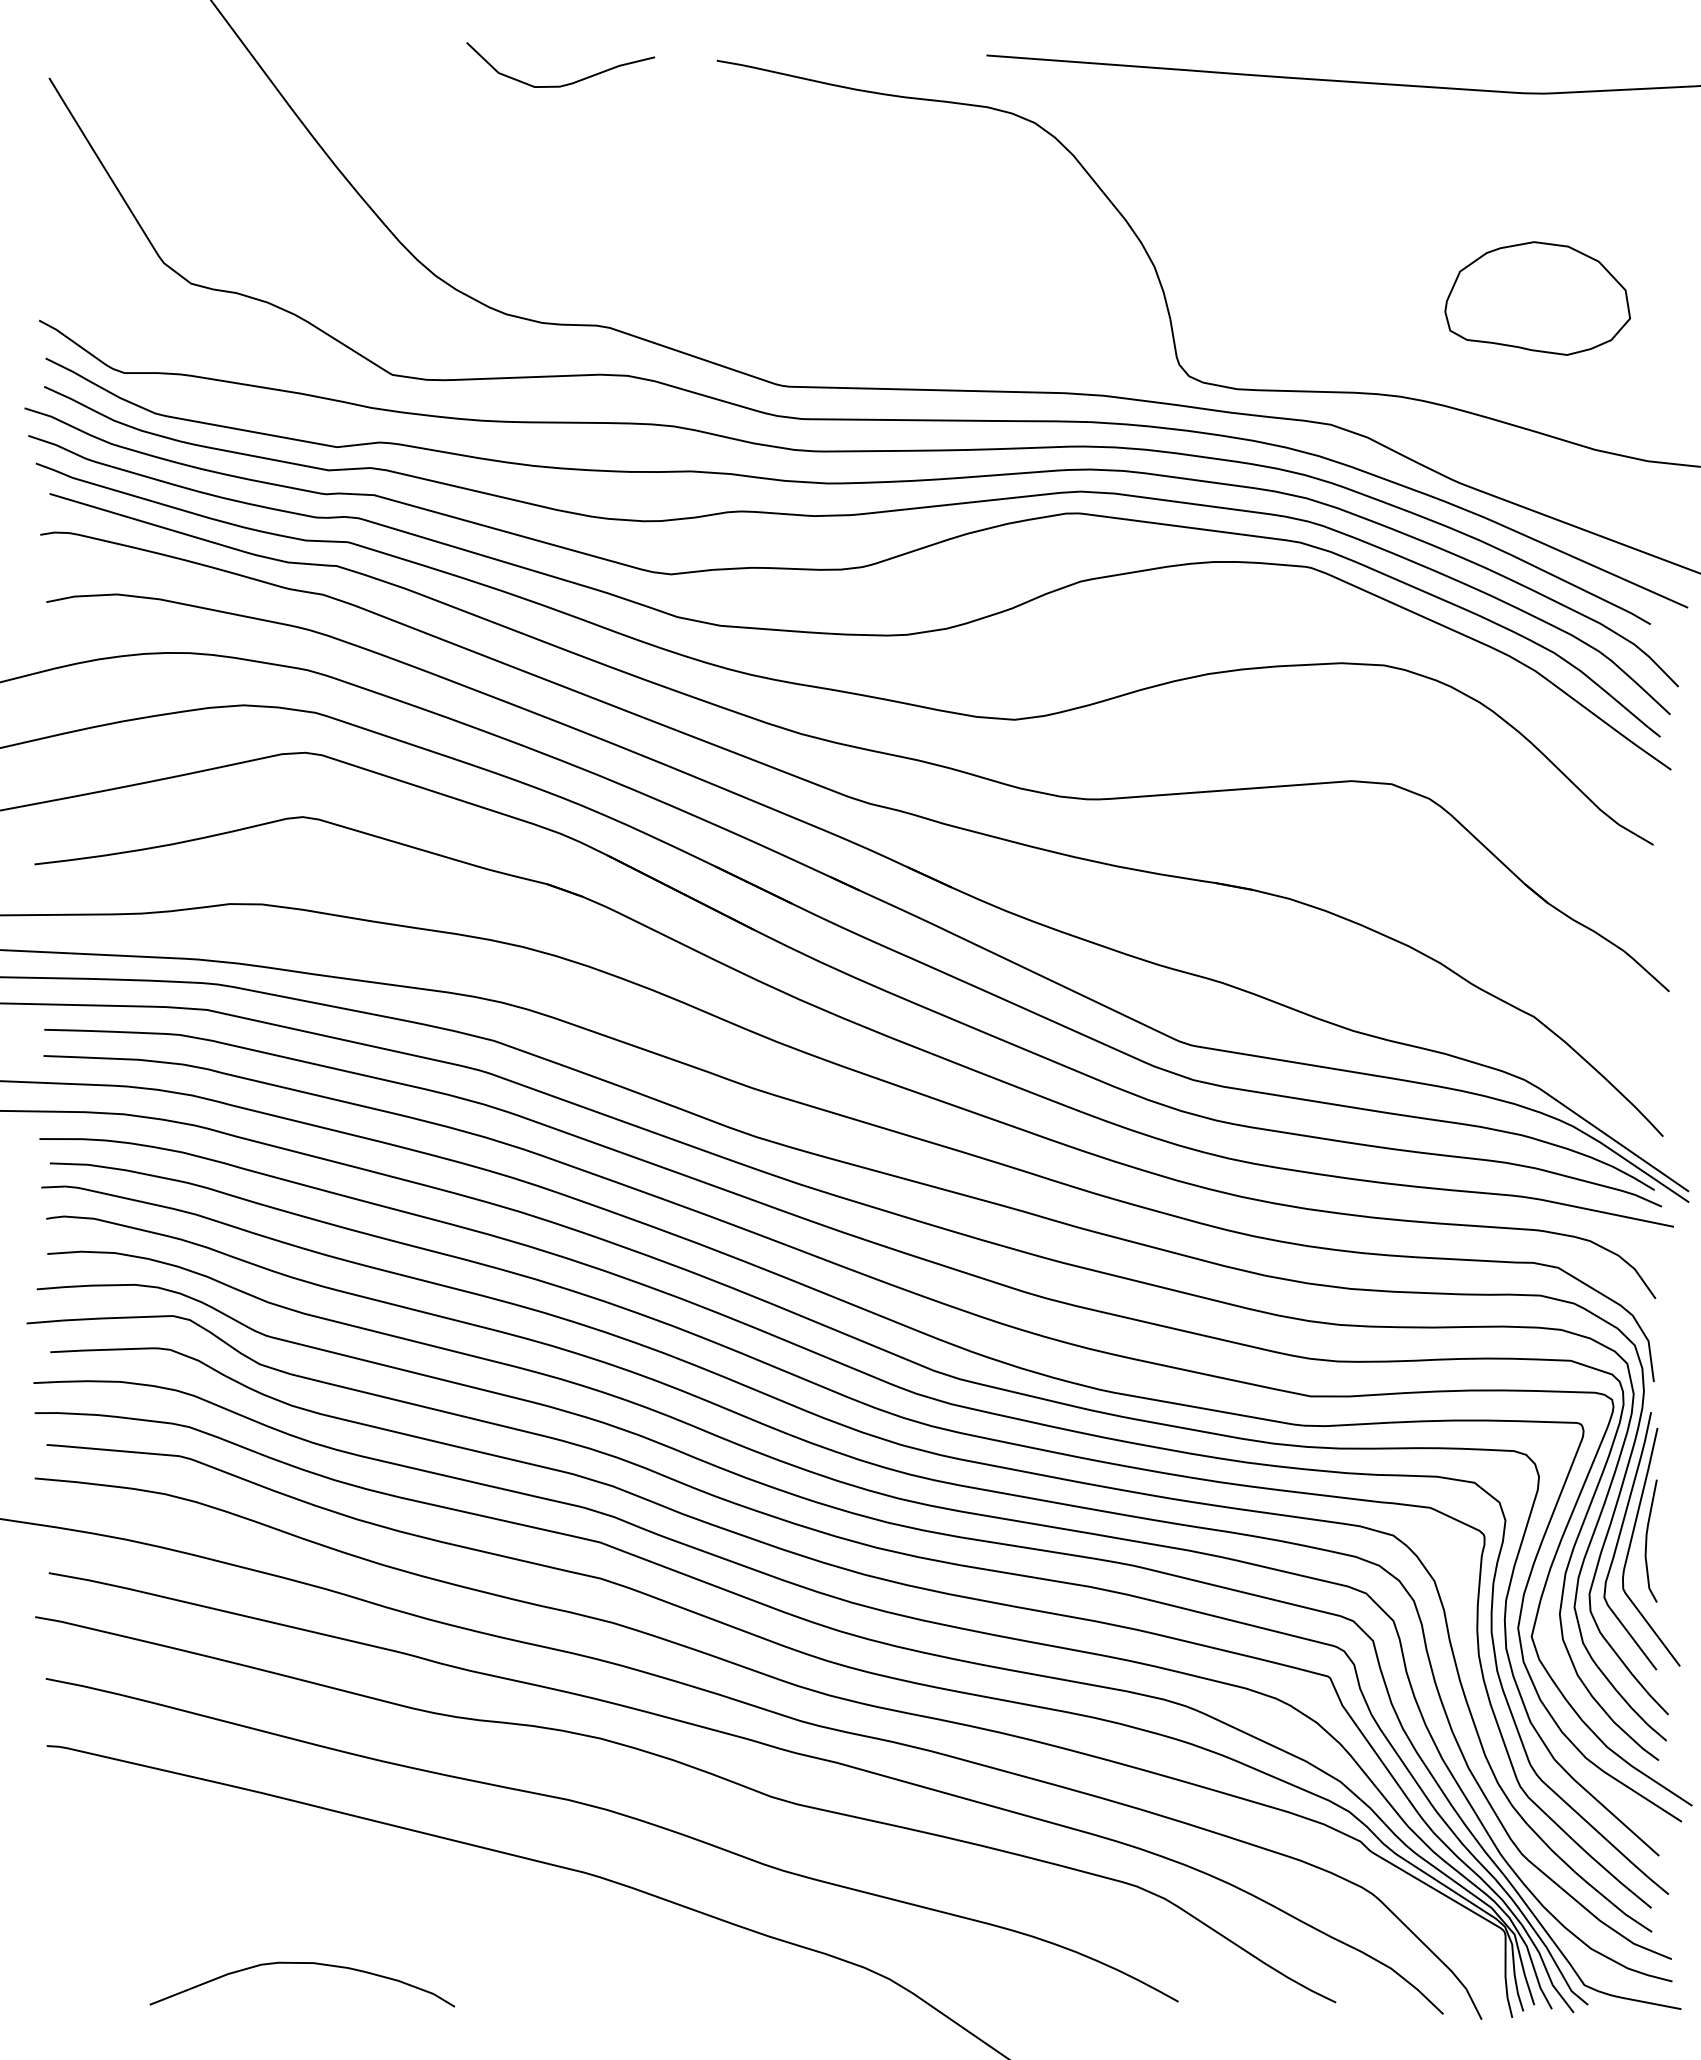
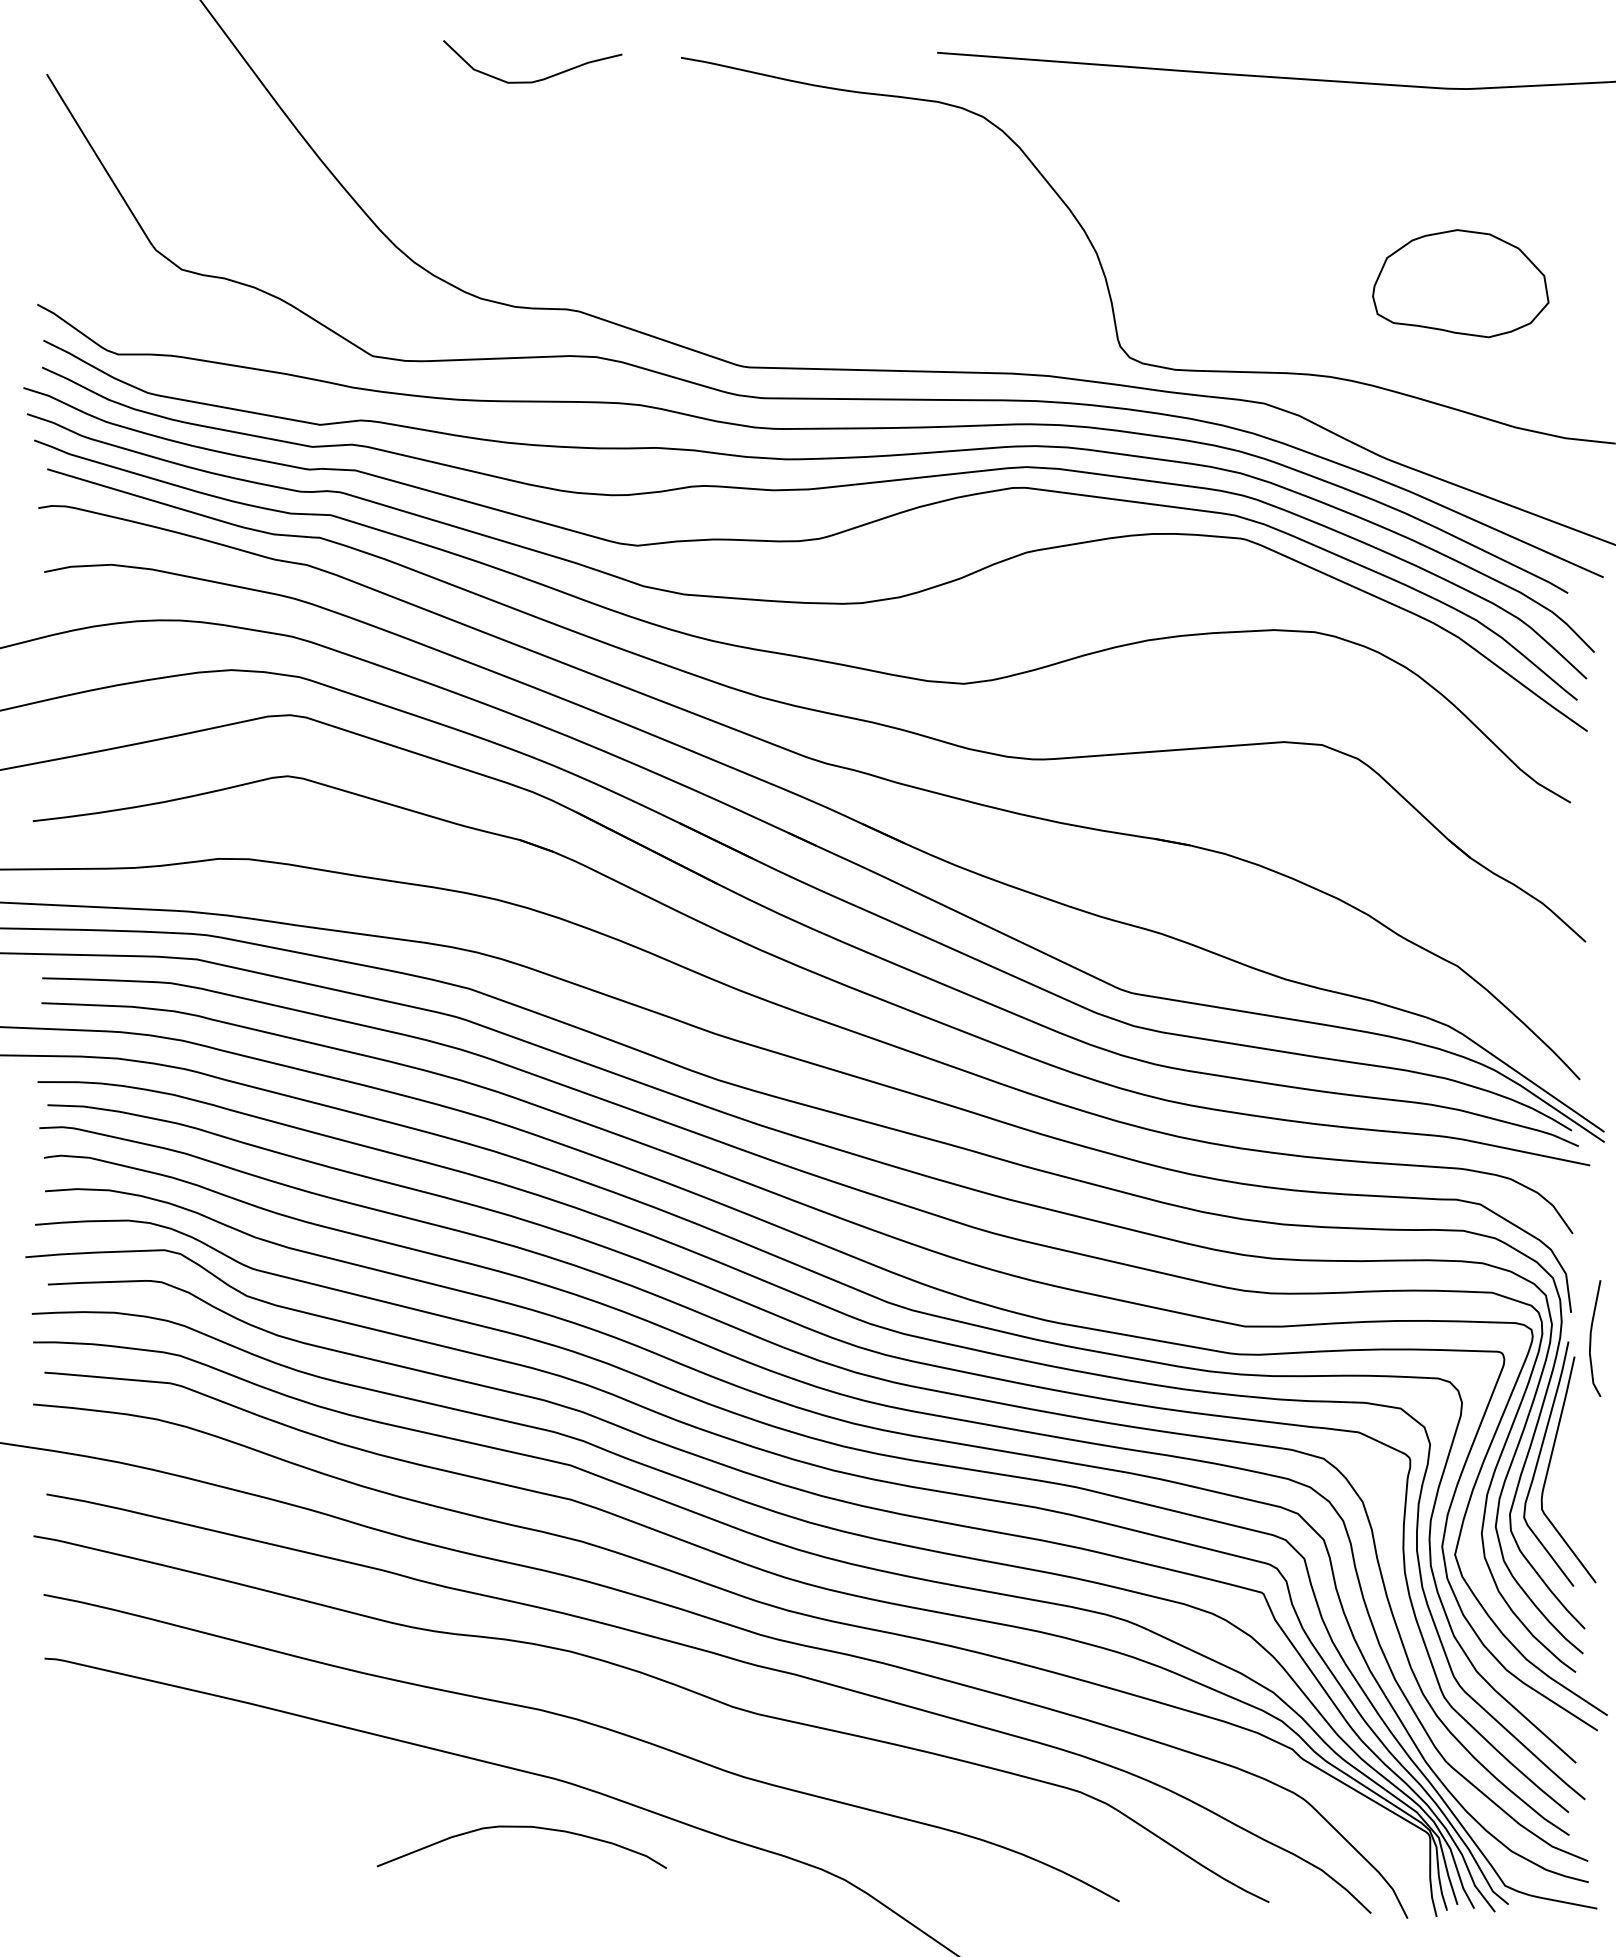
curve: (1647, 1540) -> (1591, 1338), moved
curve: (302, 1963) -> (522, 1827), moved

